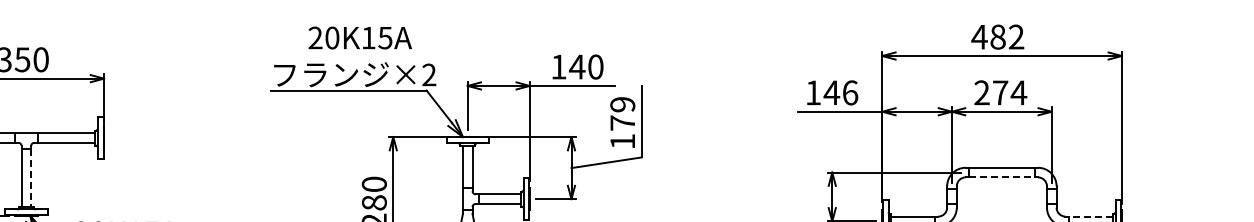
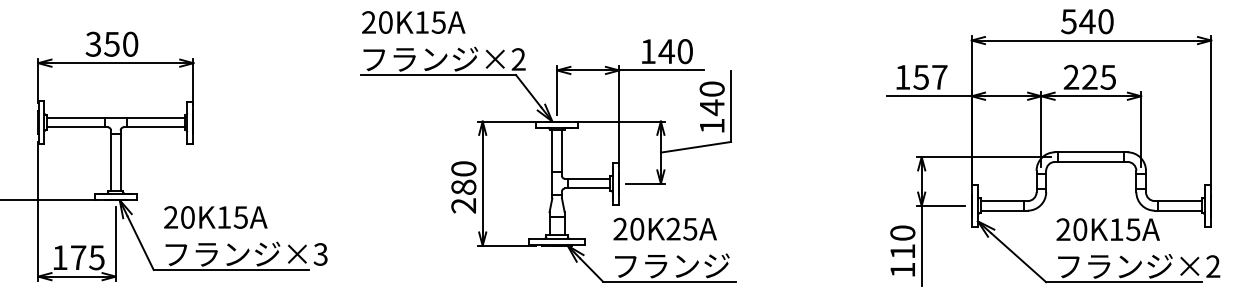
text: (997, 36) -> (1086, 21), 482 -> 540
text: (360, 37) -> (413, 22), moved
text: (840, 91) -> (929, 76), 146 -> 157
text: (1010, 91) -> (1099, 76), 274 -> 225
text: (622, 113) -> (711, 98), 179 -> 140
line: (1002, 176) -> (1091, 161), dashed -> solid
line: (31, 177) -> (120, 162), dashed -> solid
line: (1090, 216) -> (1179, 201), dashed -> solid

